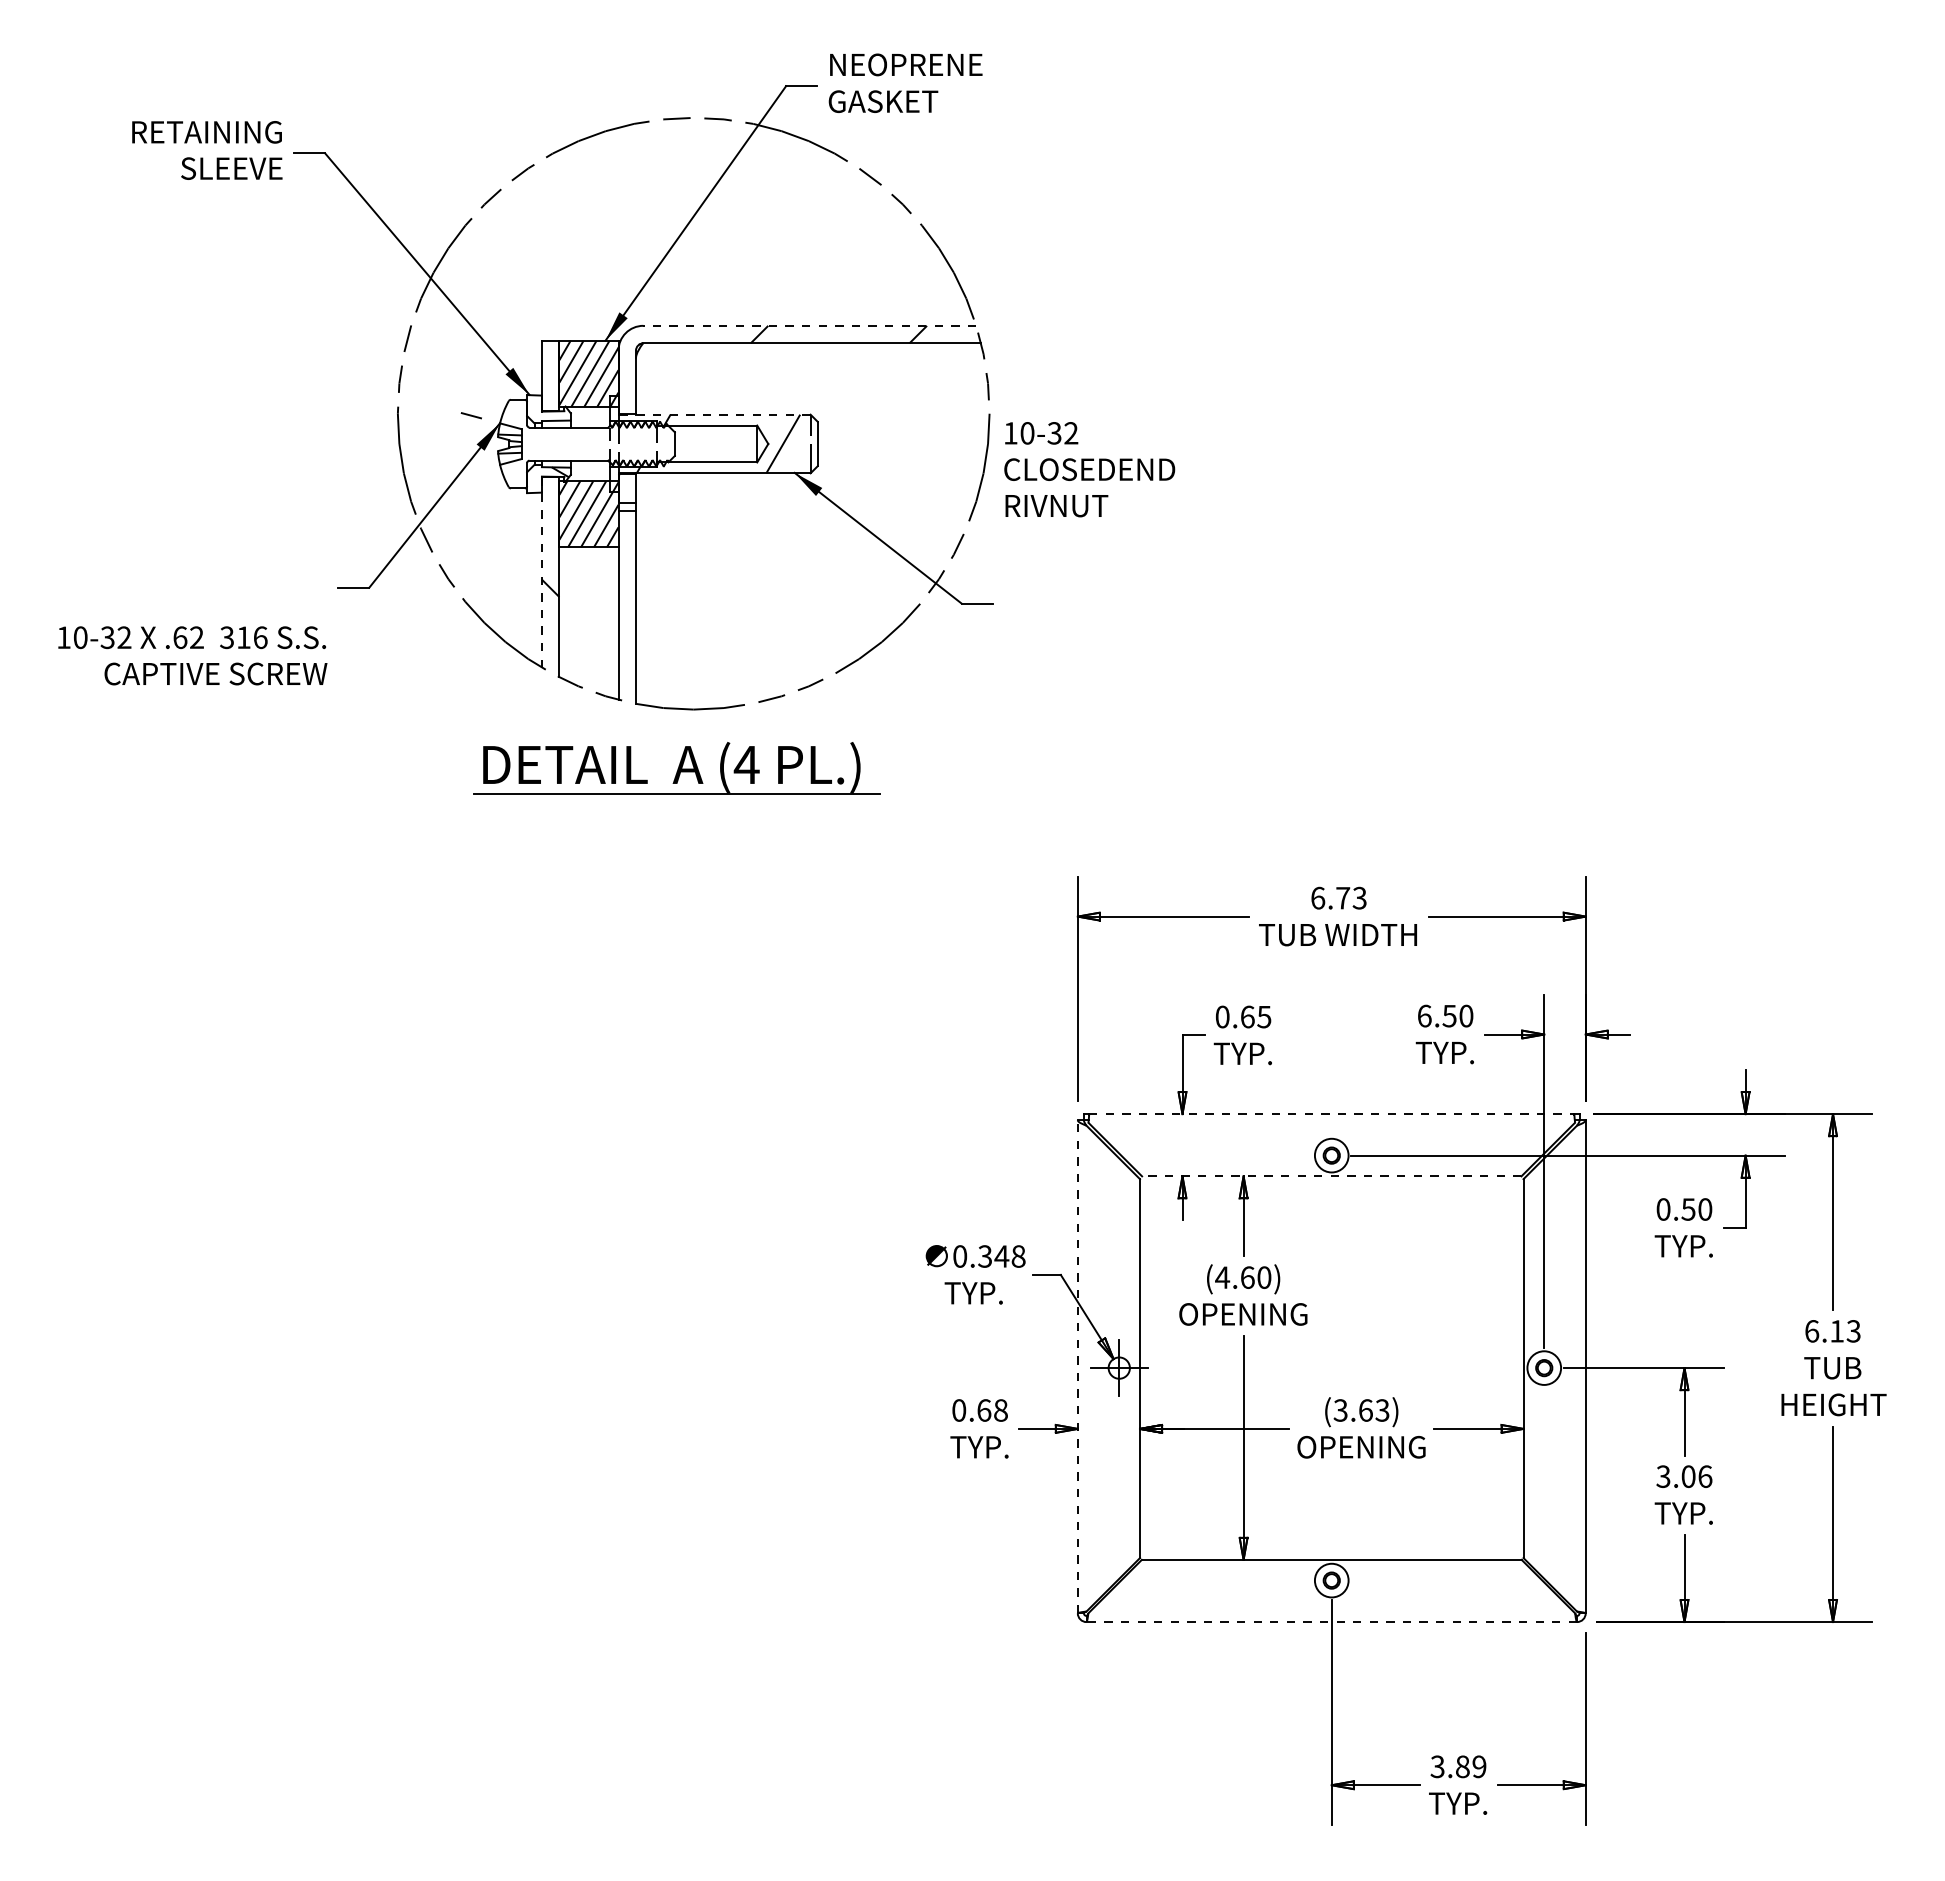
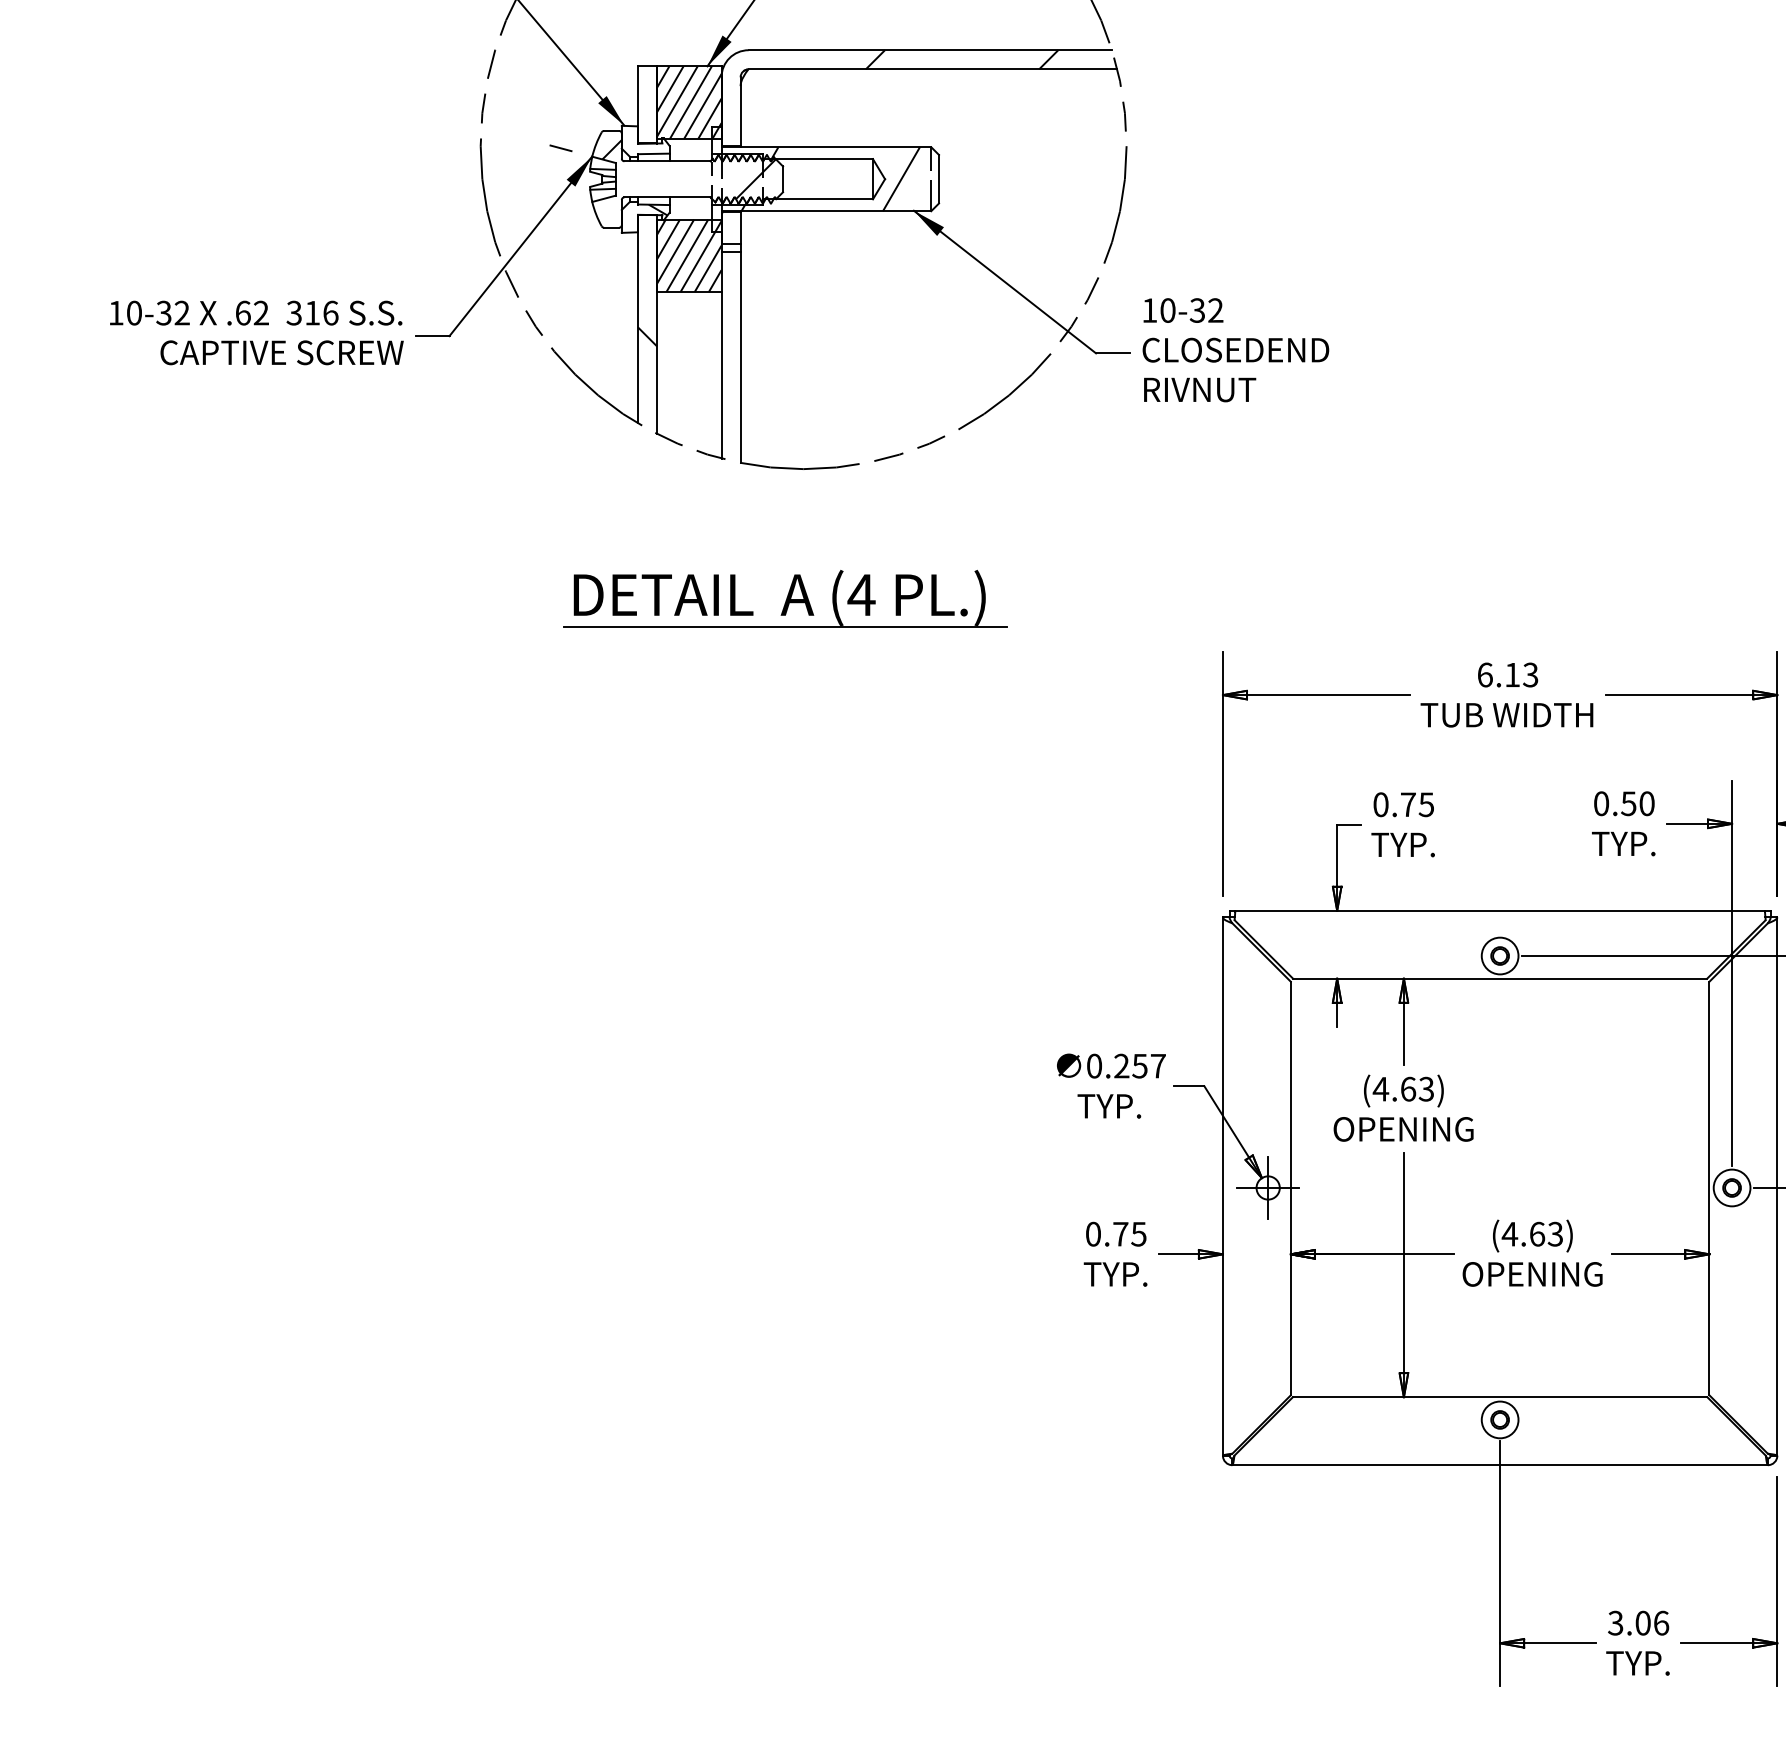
line: (809, 325) -> (930, 49), dashed -> solid
line: (714, 414) -> (826, 147), dashed -> solid
hatch: (588, 435) -> (688, 169), added
text: (1089, 469) -> (1235, 350), moved
line: (541, 572) -> (637, 319), dashed -> solid
text: (192, 655) -> (256, 332), moved
part: (676, 768) -> (784, 598), moved
text: (1343, 898) -> (1512, 675), 6.73 -> 6.13
text: (1424, 1015) -> (1601, 803), 6.50 -> 0.50
text: (1247, 1016) -> (1408, 804), 0.65 -> 0.75
line: (1331, 1114) -> (1499, 911), dashed -> solid
line: (1331, 1176) -> (1499, 978), dashed -> solid
text: (1001, 1256) -> (1139, 1066), 0.348 -> 0.257
text: (1264, 1277) -> (1426, 1089), (4.60) -> (4.63)
line: (1077, 1366) -> (1222, 1186), dashed -> solid
text: (992, 1410) -> (1129, 1234), 0.68 -> 0.75
text: (1340, 1410) -> (1509, 1234), (3.63) -> (4.63)
line: (1331, 1622) -> (1499, 1465), dashed -> solid
text: (1471, 1766) -> (1652, 1622), 3.89 -> 3.06

